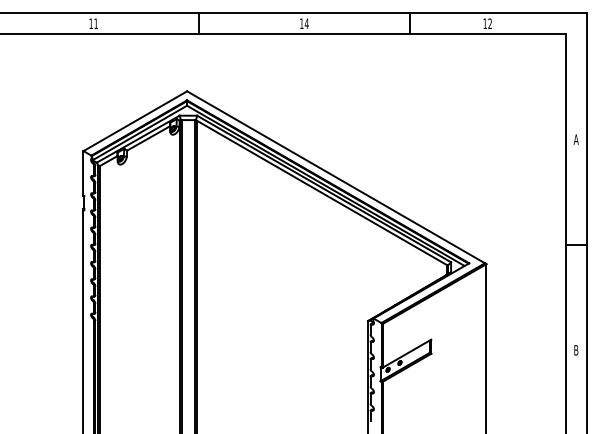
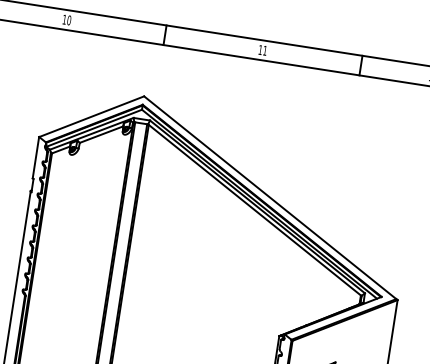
text: (96, 23) -> (69, 20), 11 -> 10
text: (306, 23) -> (264, 50), 14 -> 11

